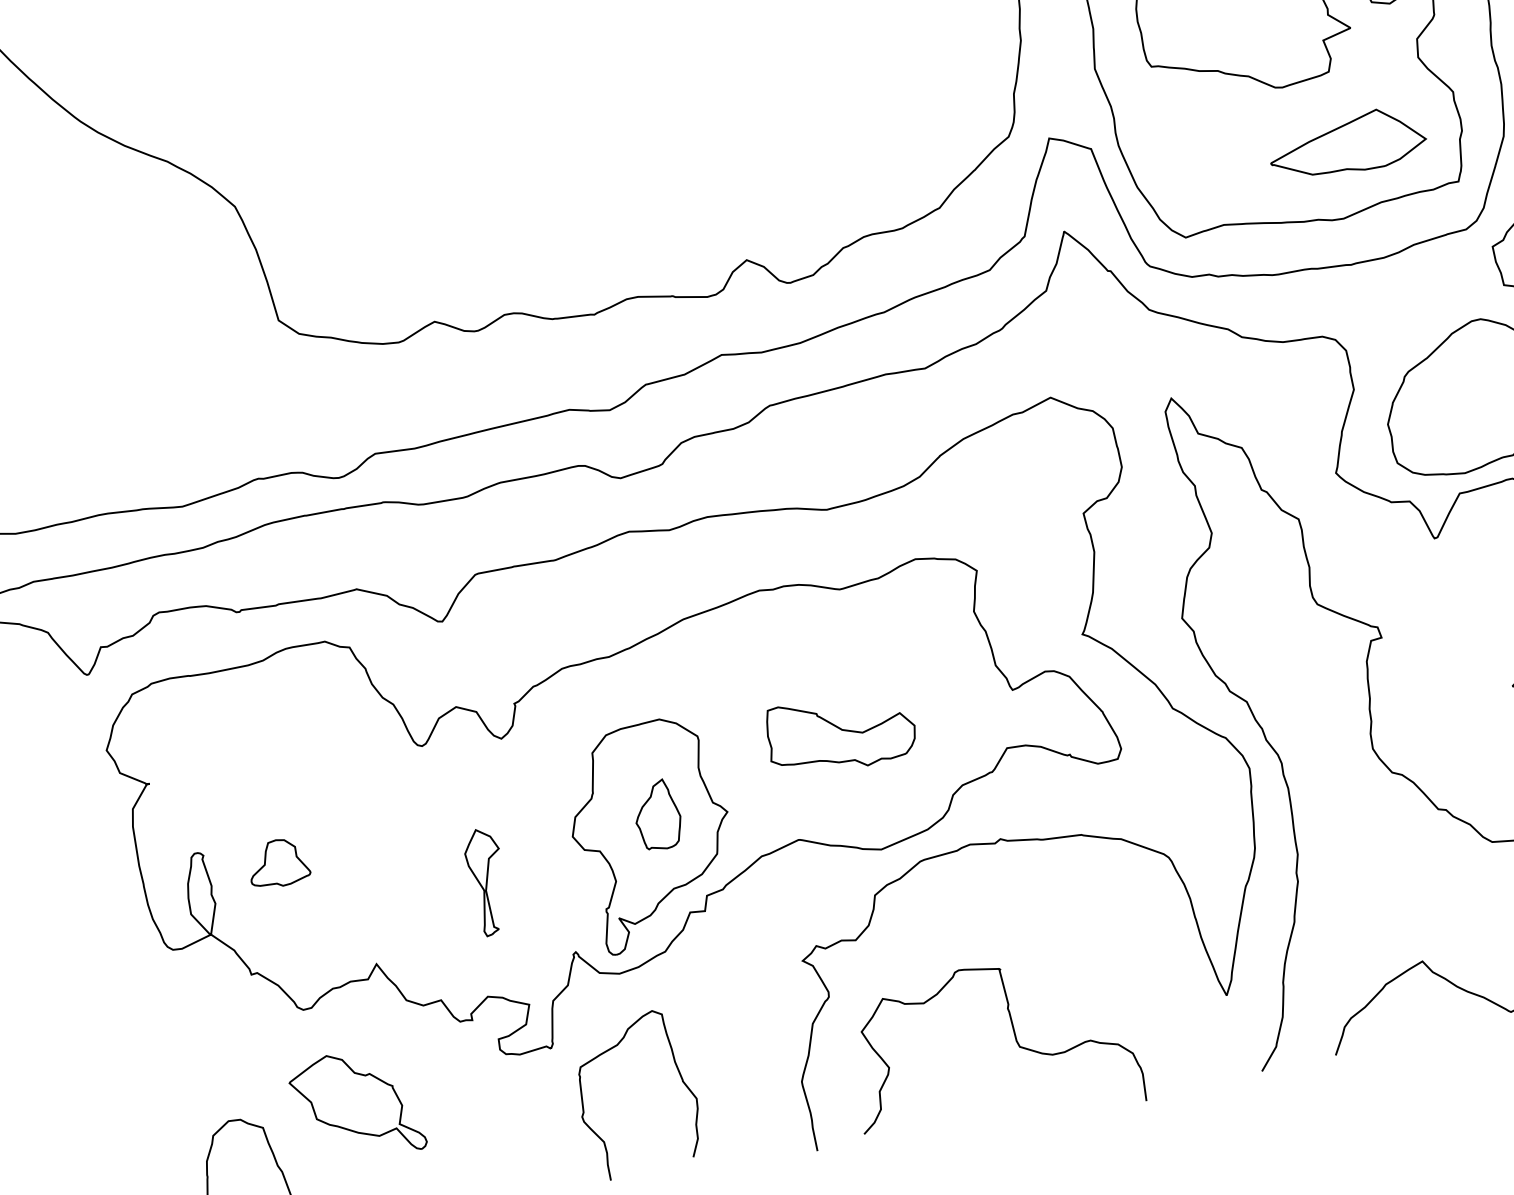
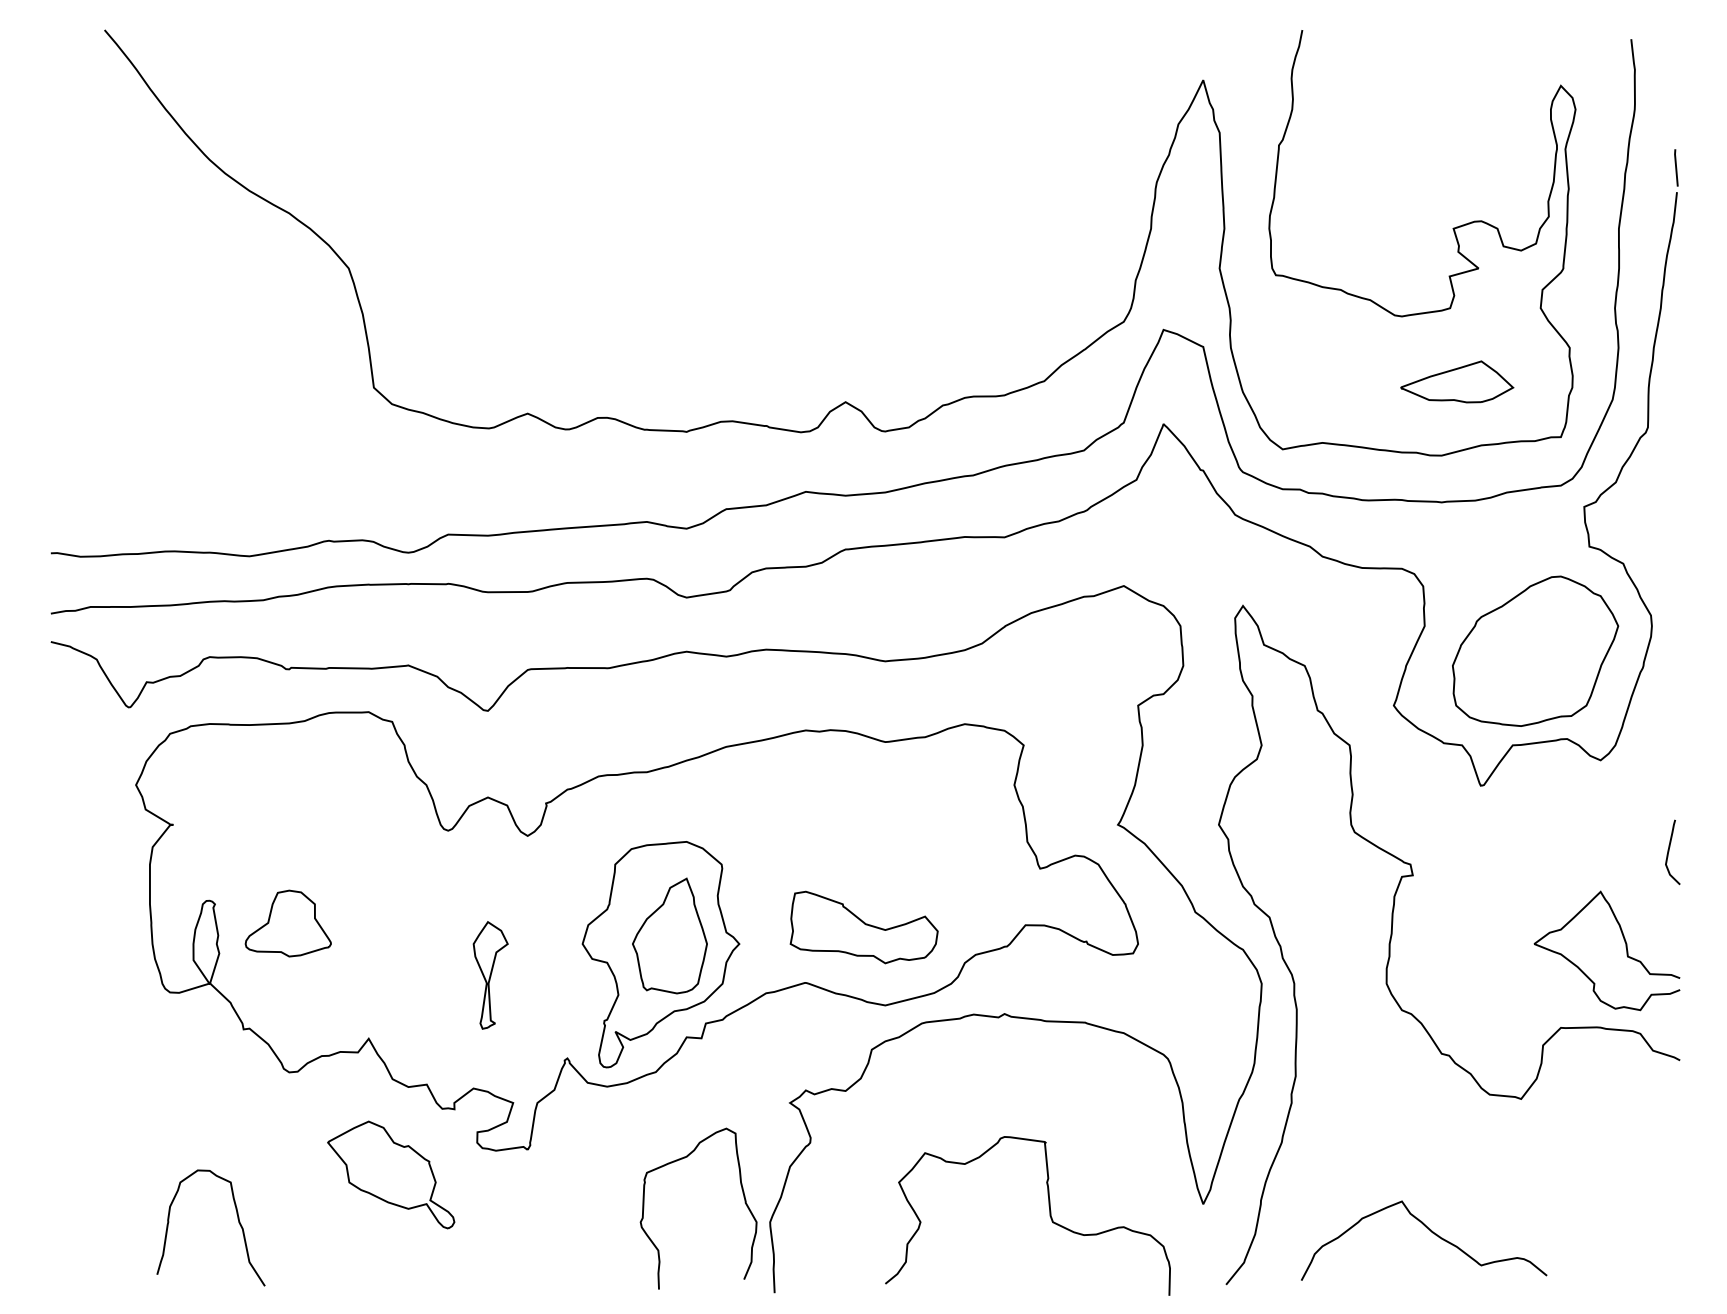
part: (1347, 142) -> (1457, 381), size x0.71
part: (840, 733) -> (863, 927), moved
part: (657, 814) -> (669, 935), size x1.67
part: (278, 863) -> (287, 923), size x1.43
curve: (1015, 1040) -> (1049, 1215), moved
curve: (679, 1076) -> (743, 1197), moved
part: (357, 1104) -> (391, 1174), moved

